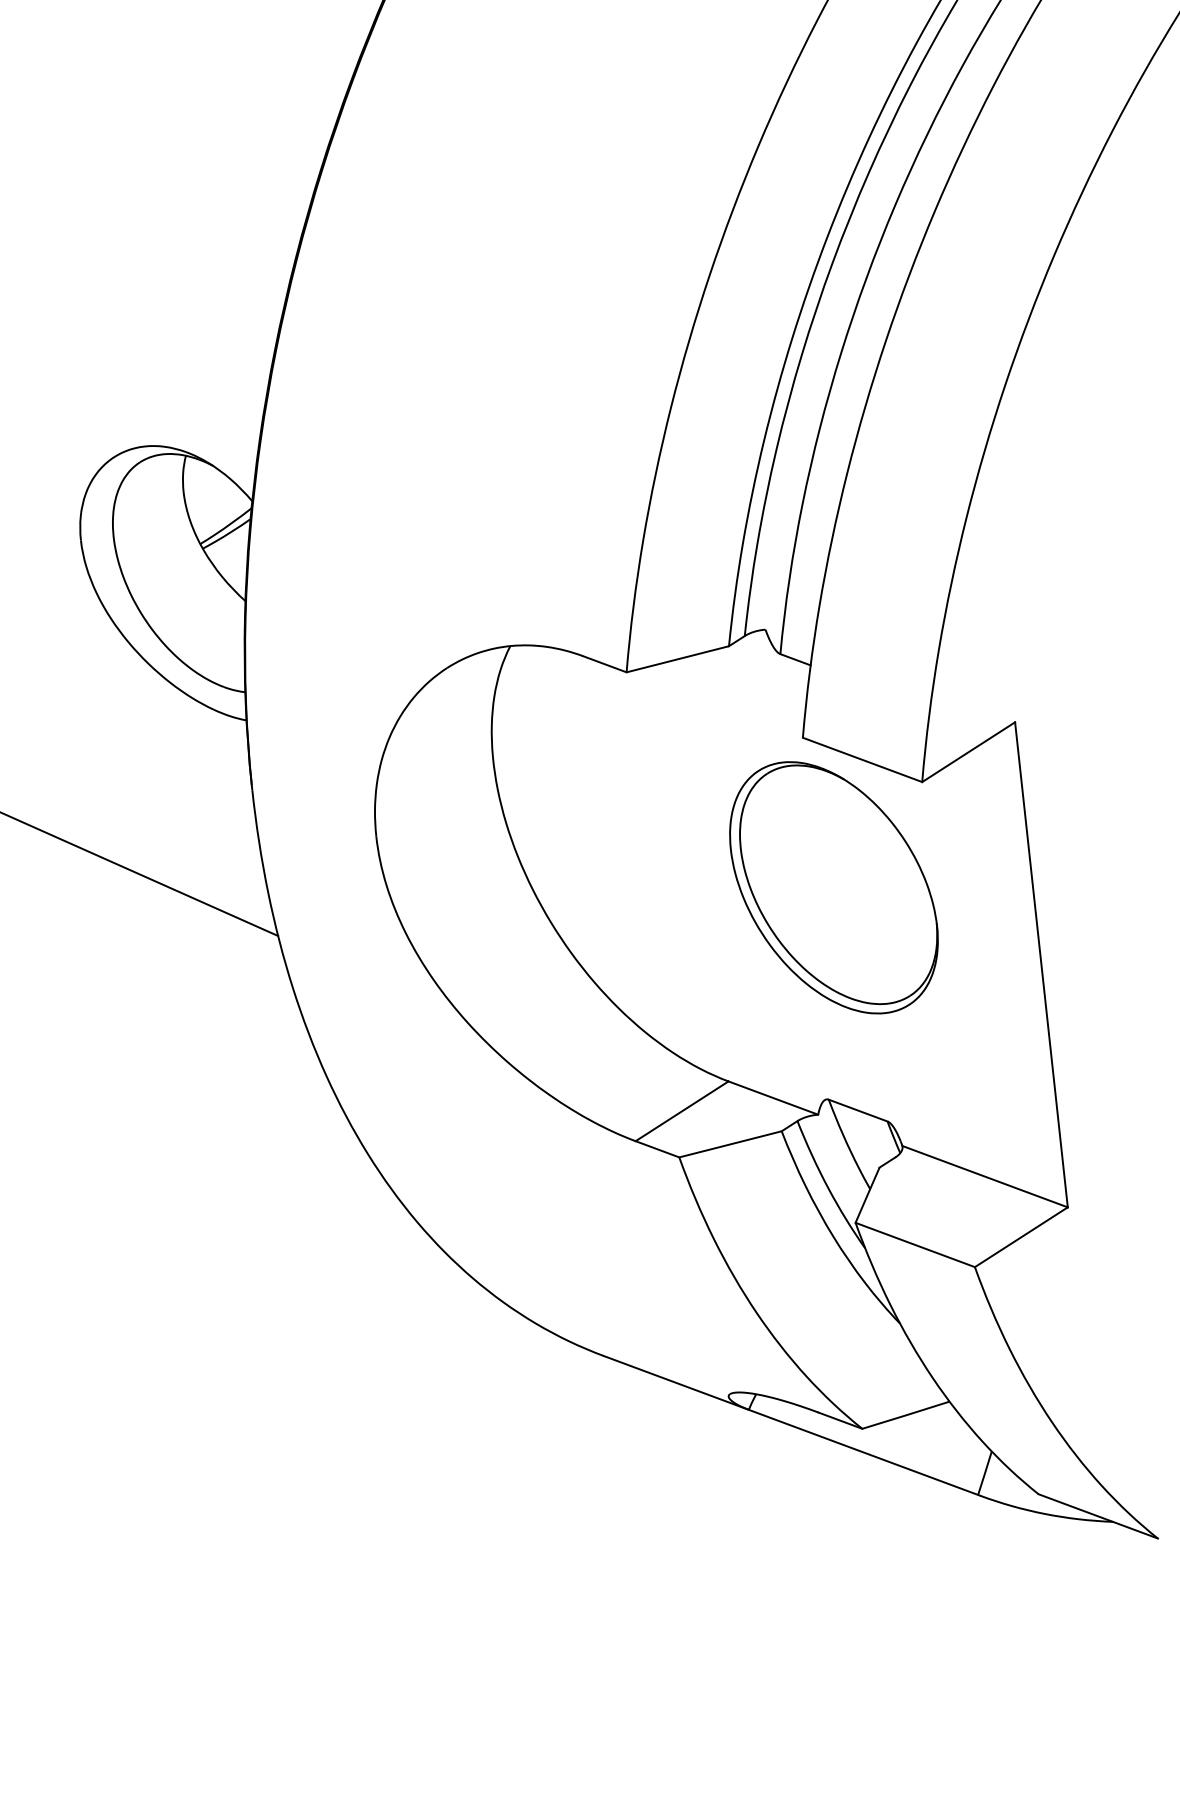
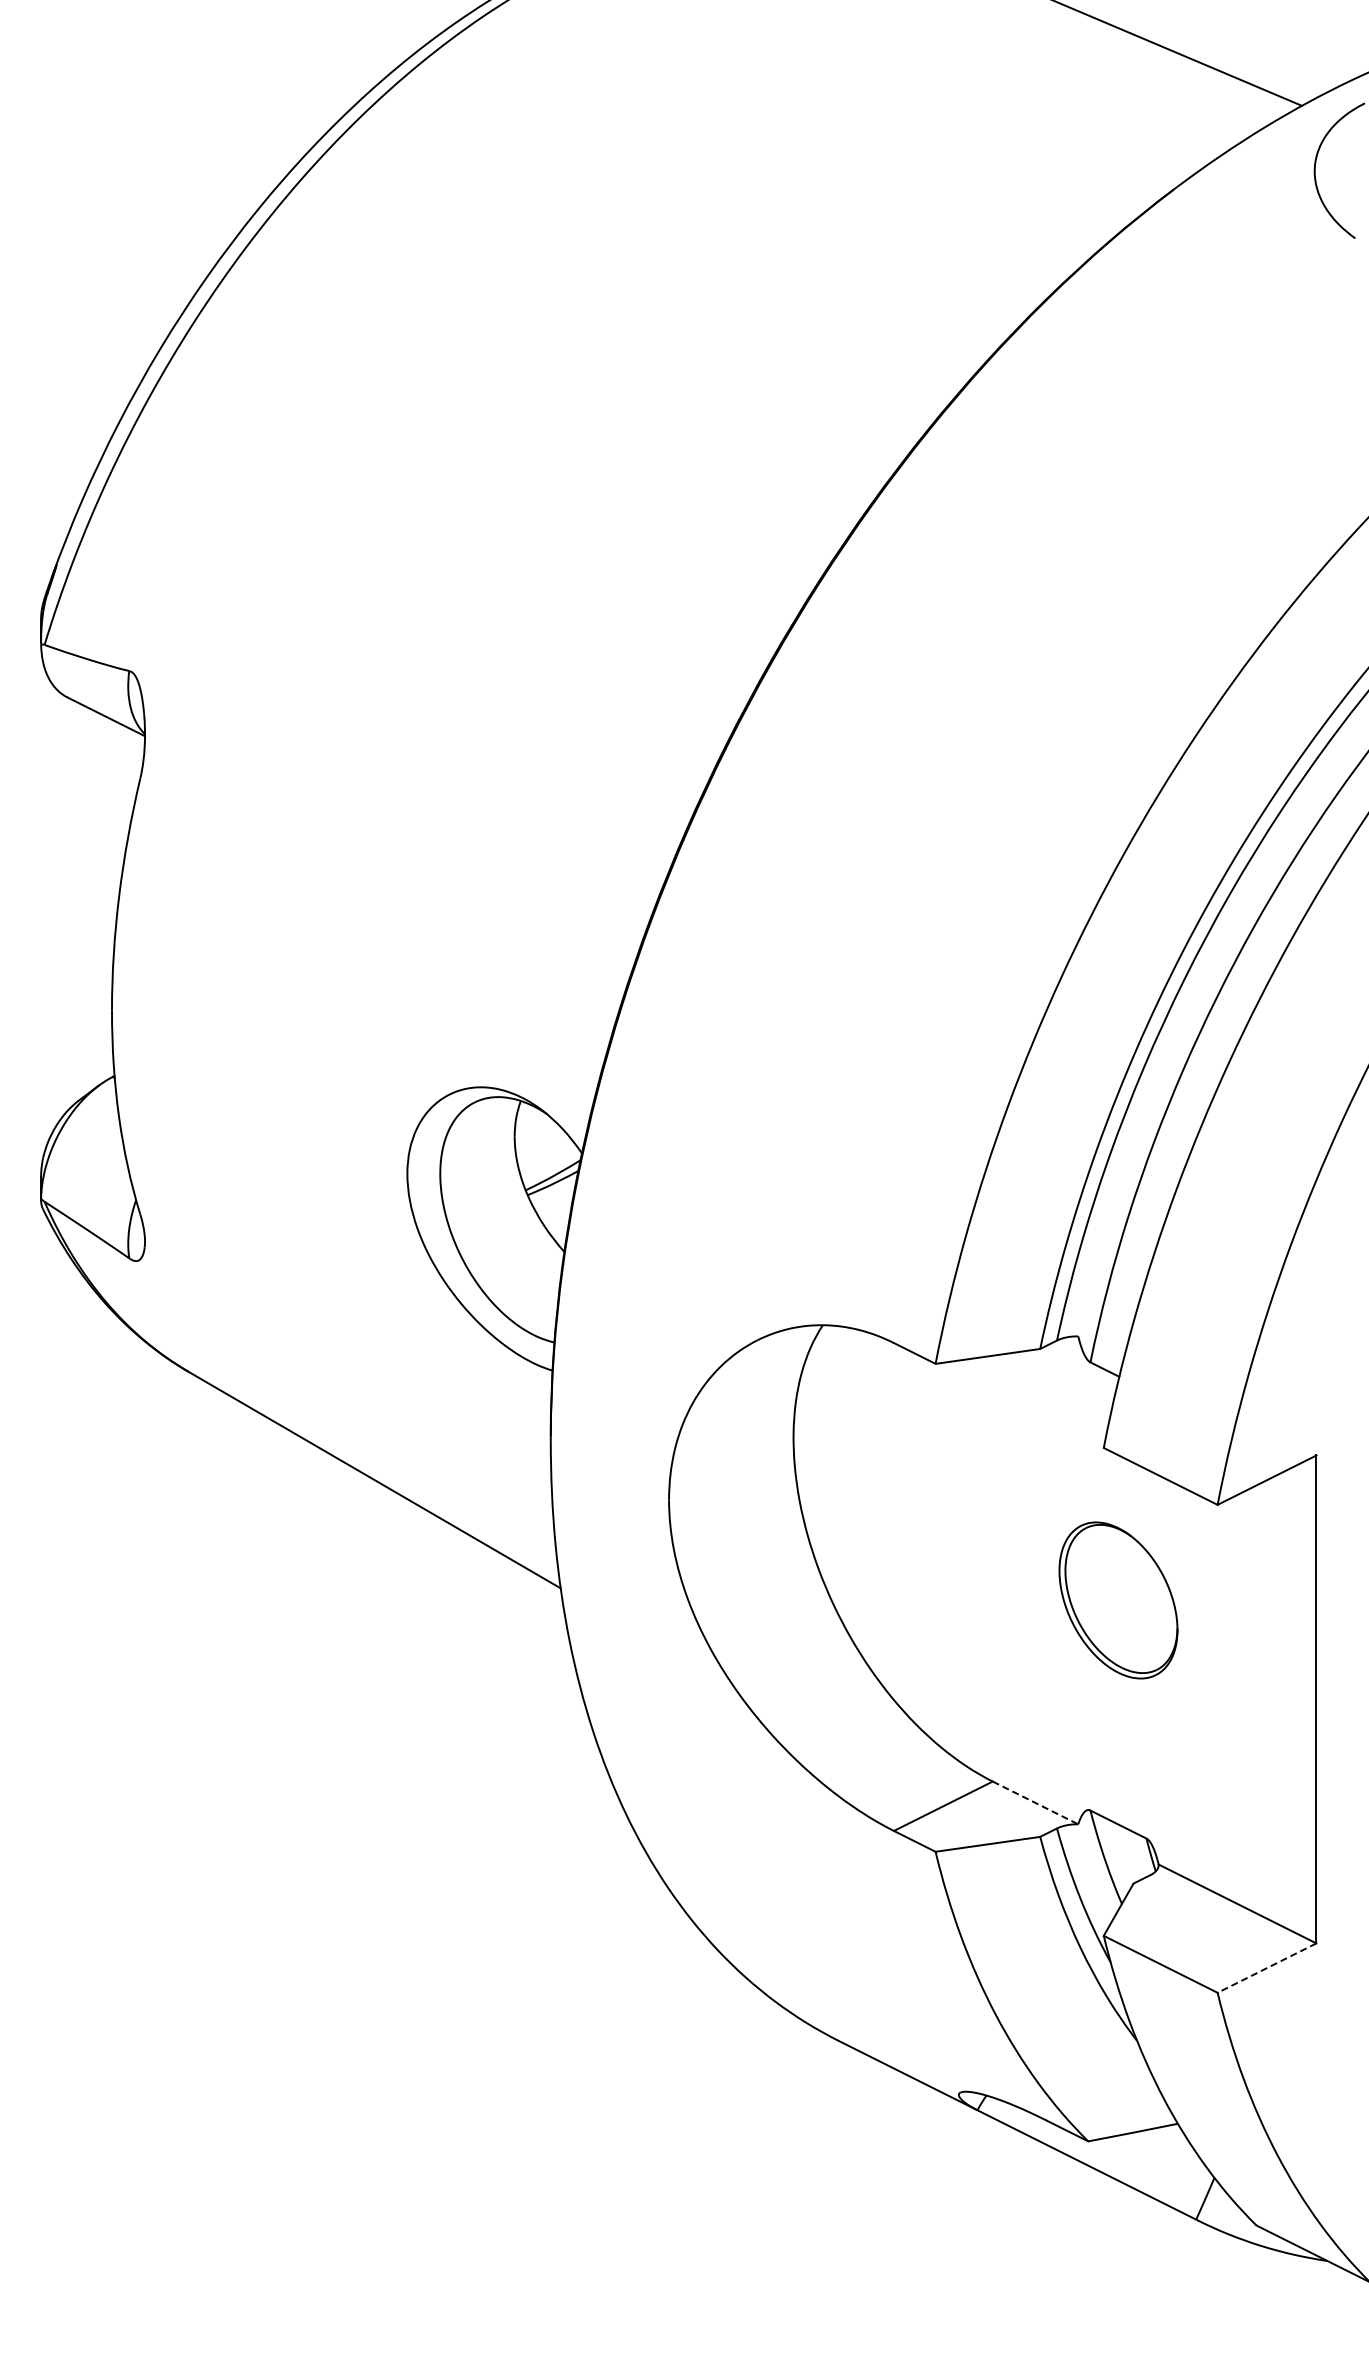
part: (833, 887) -> (1118, 1600), size x0.6
line: (773, 1097) -> (1035, 1802), solid -> dashed
line: (1020, 1237) -> (1266, 1968), solid -> dashed

